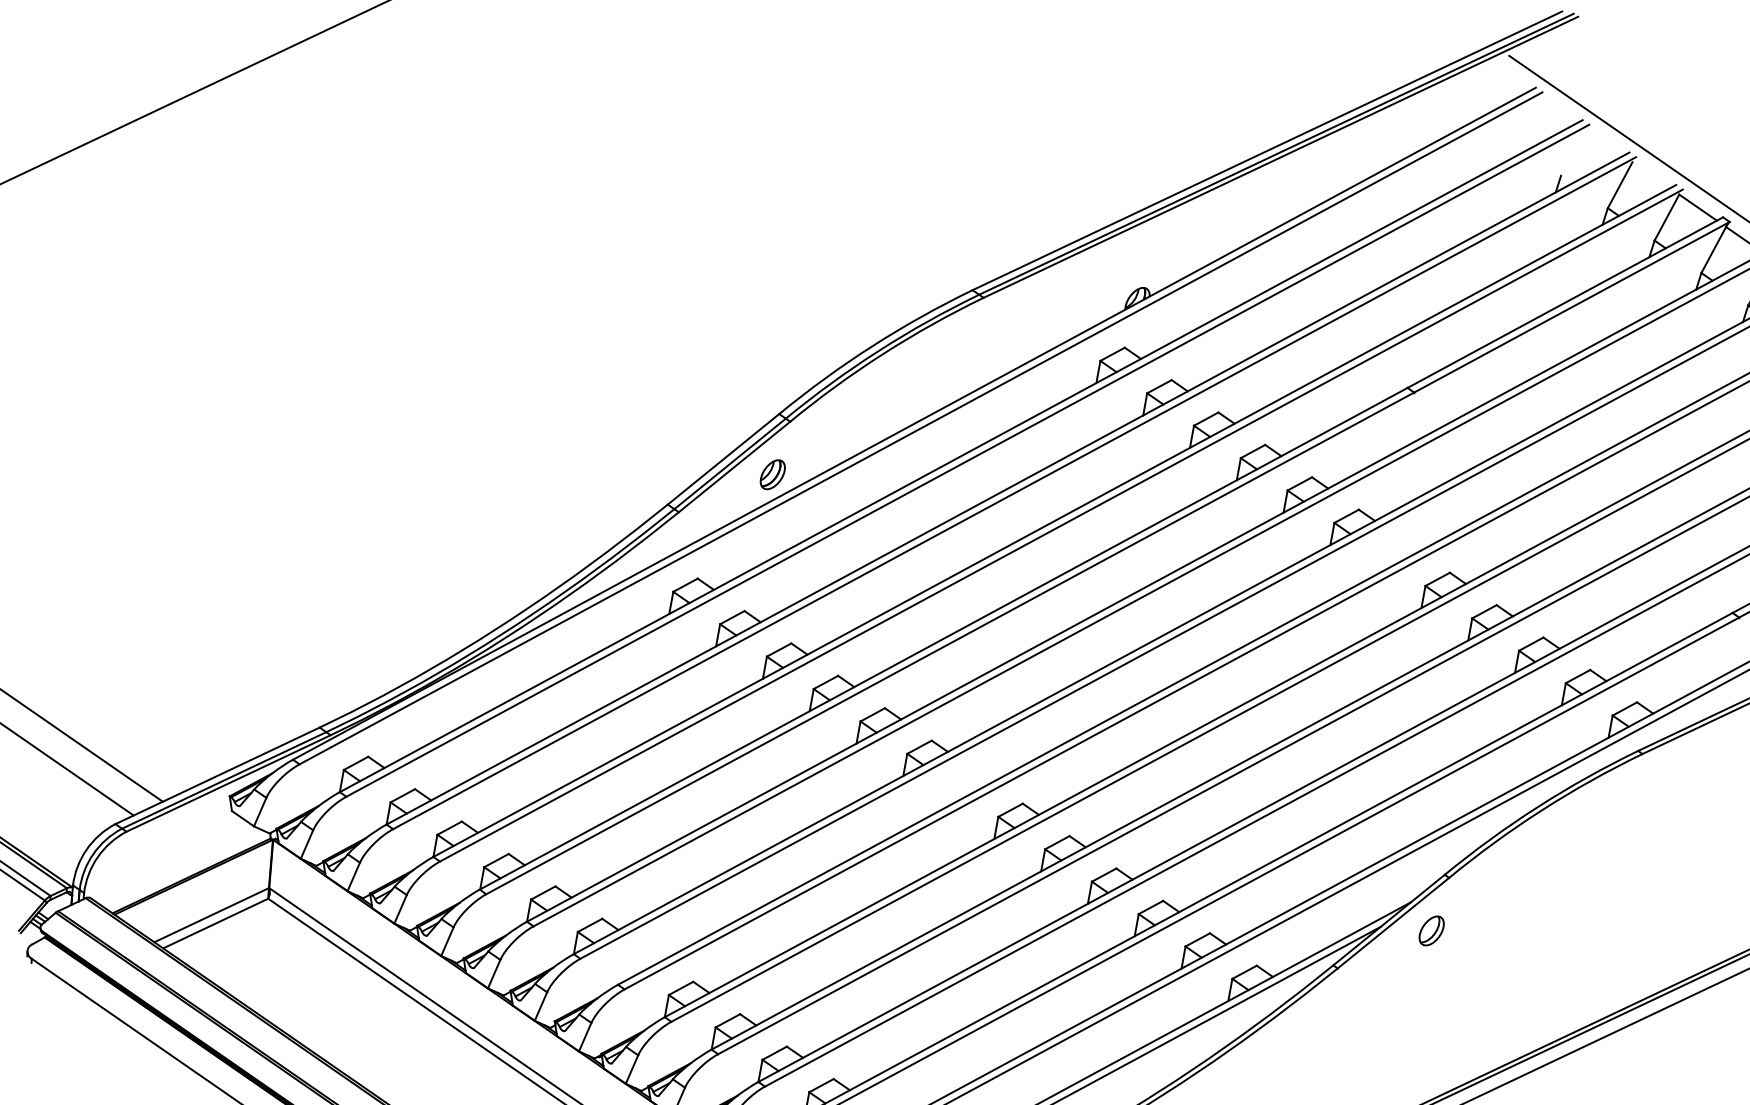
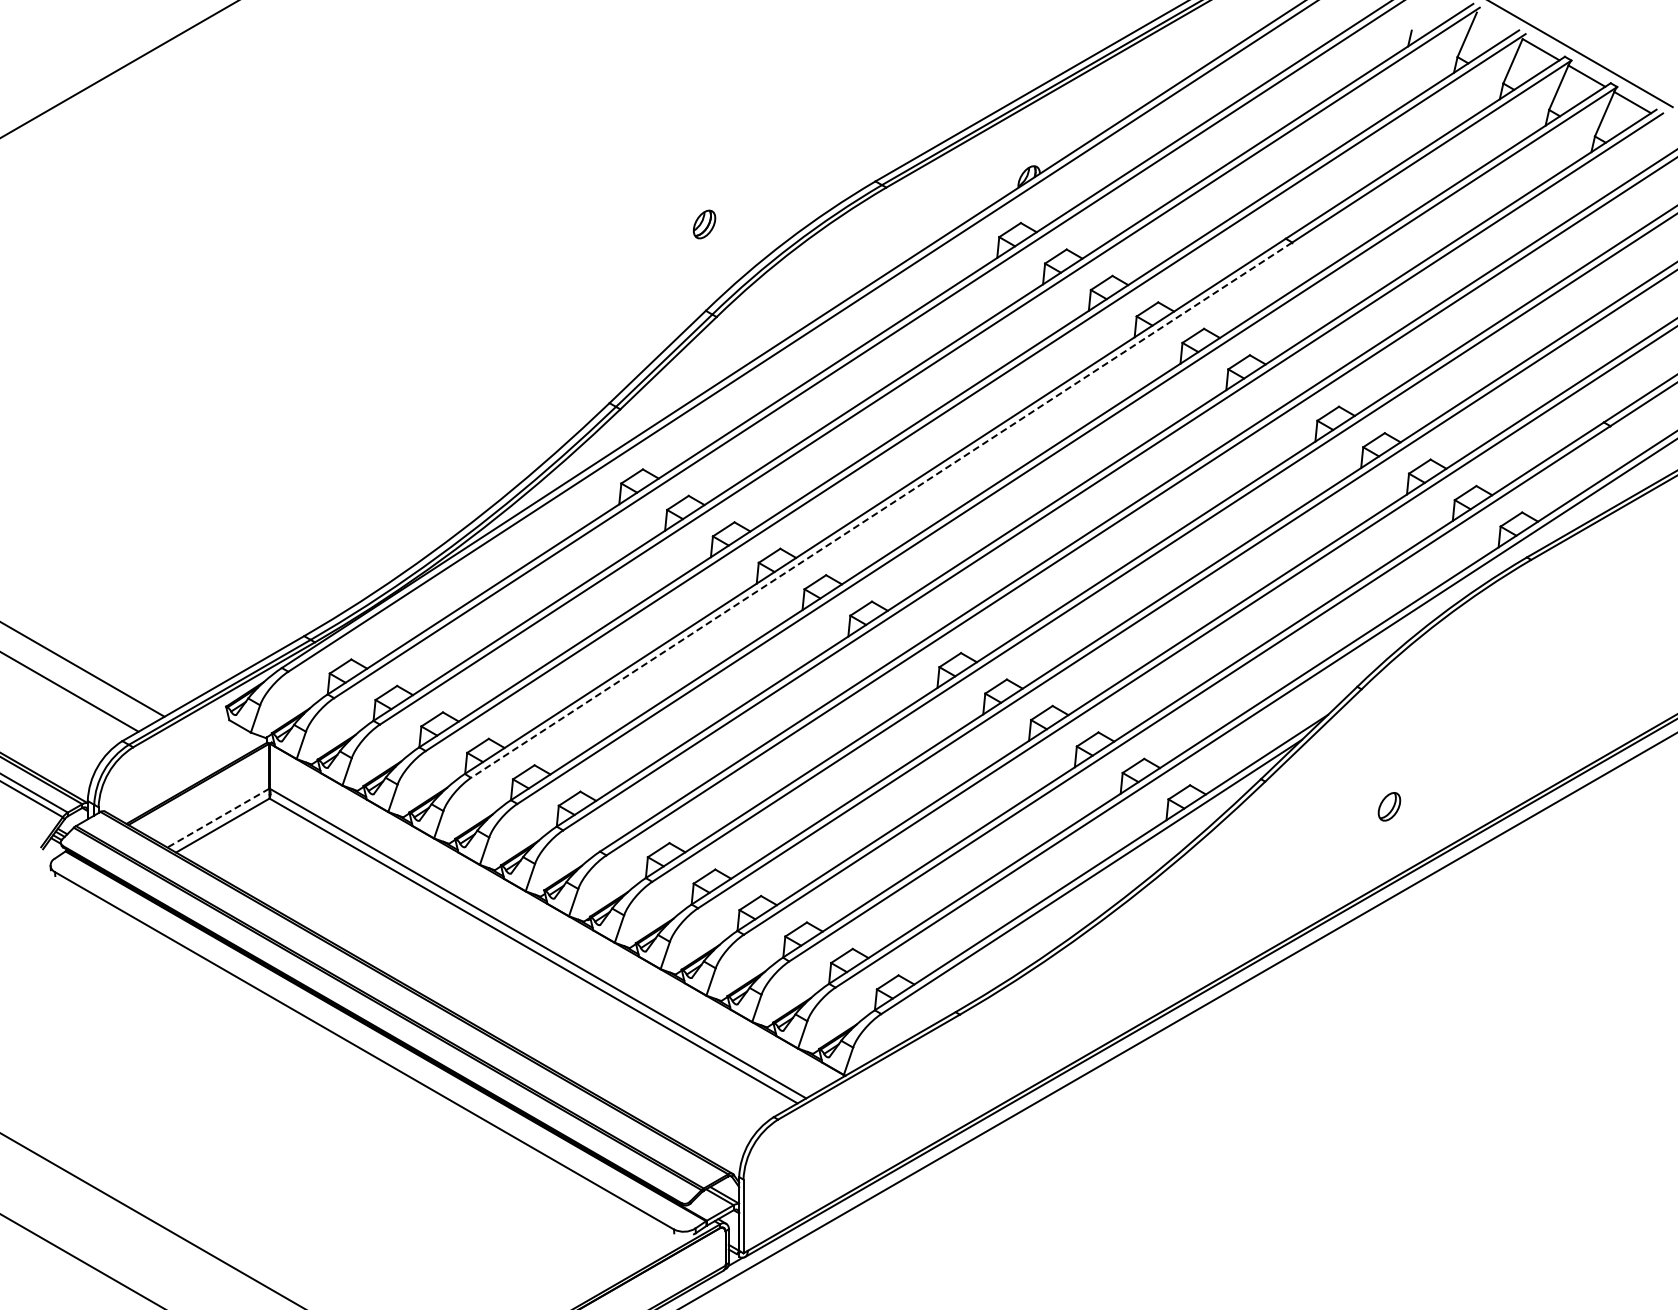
part: (772, 474) -> (704, 224), moved
line: (949, 643) -> (881, 510), solid -> dashed
line: (211, 915) -> (218, 818), solid -> dashed
part: (1431, 930) -> (1389, 806), moved

